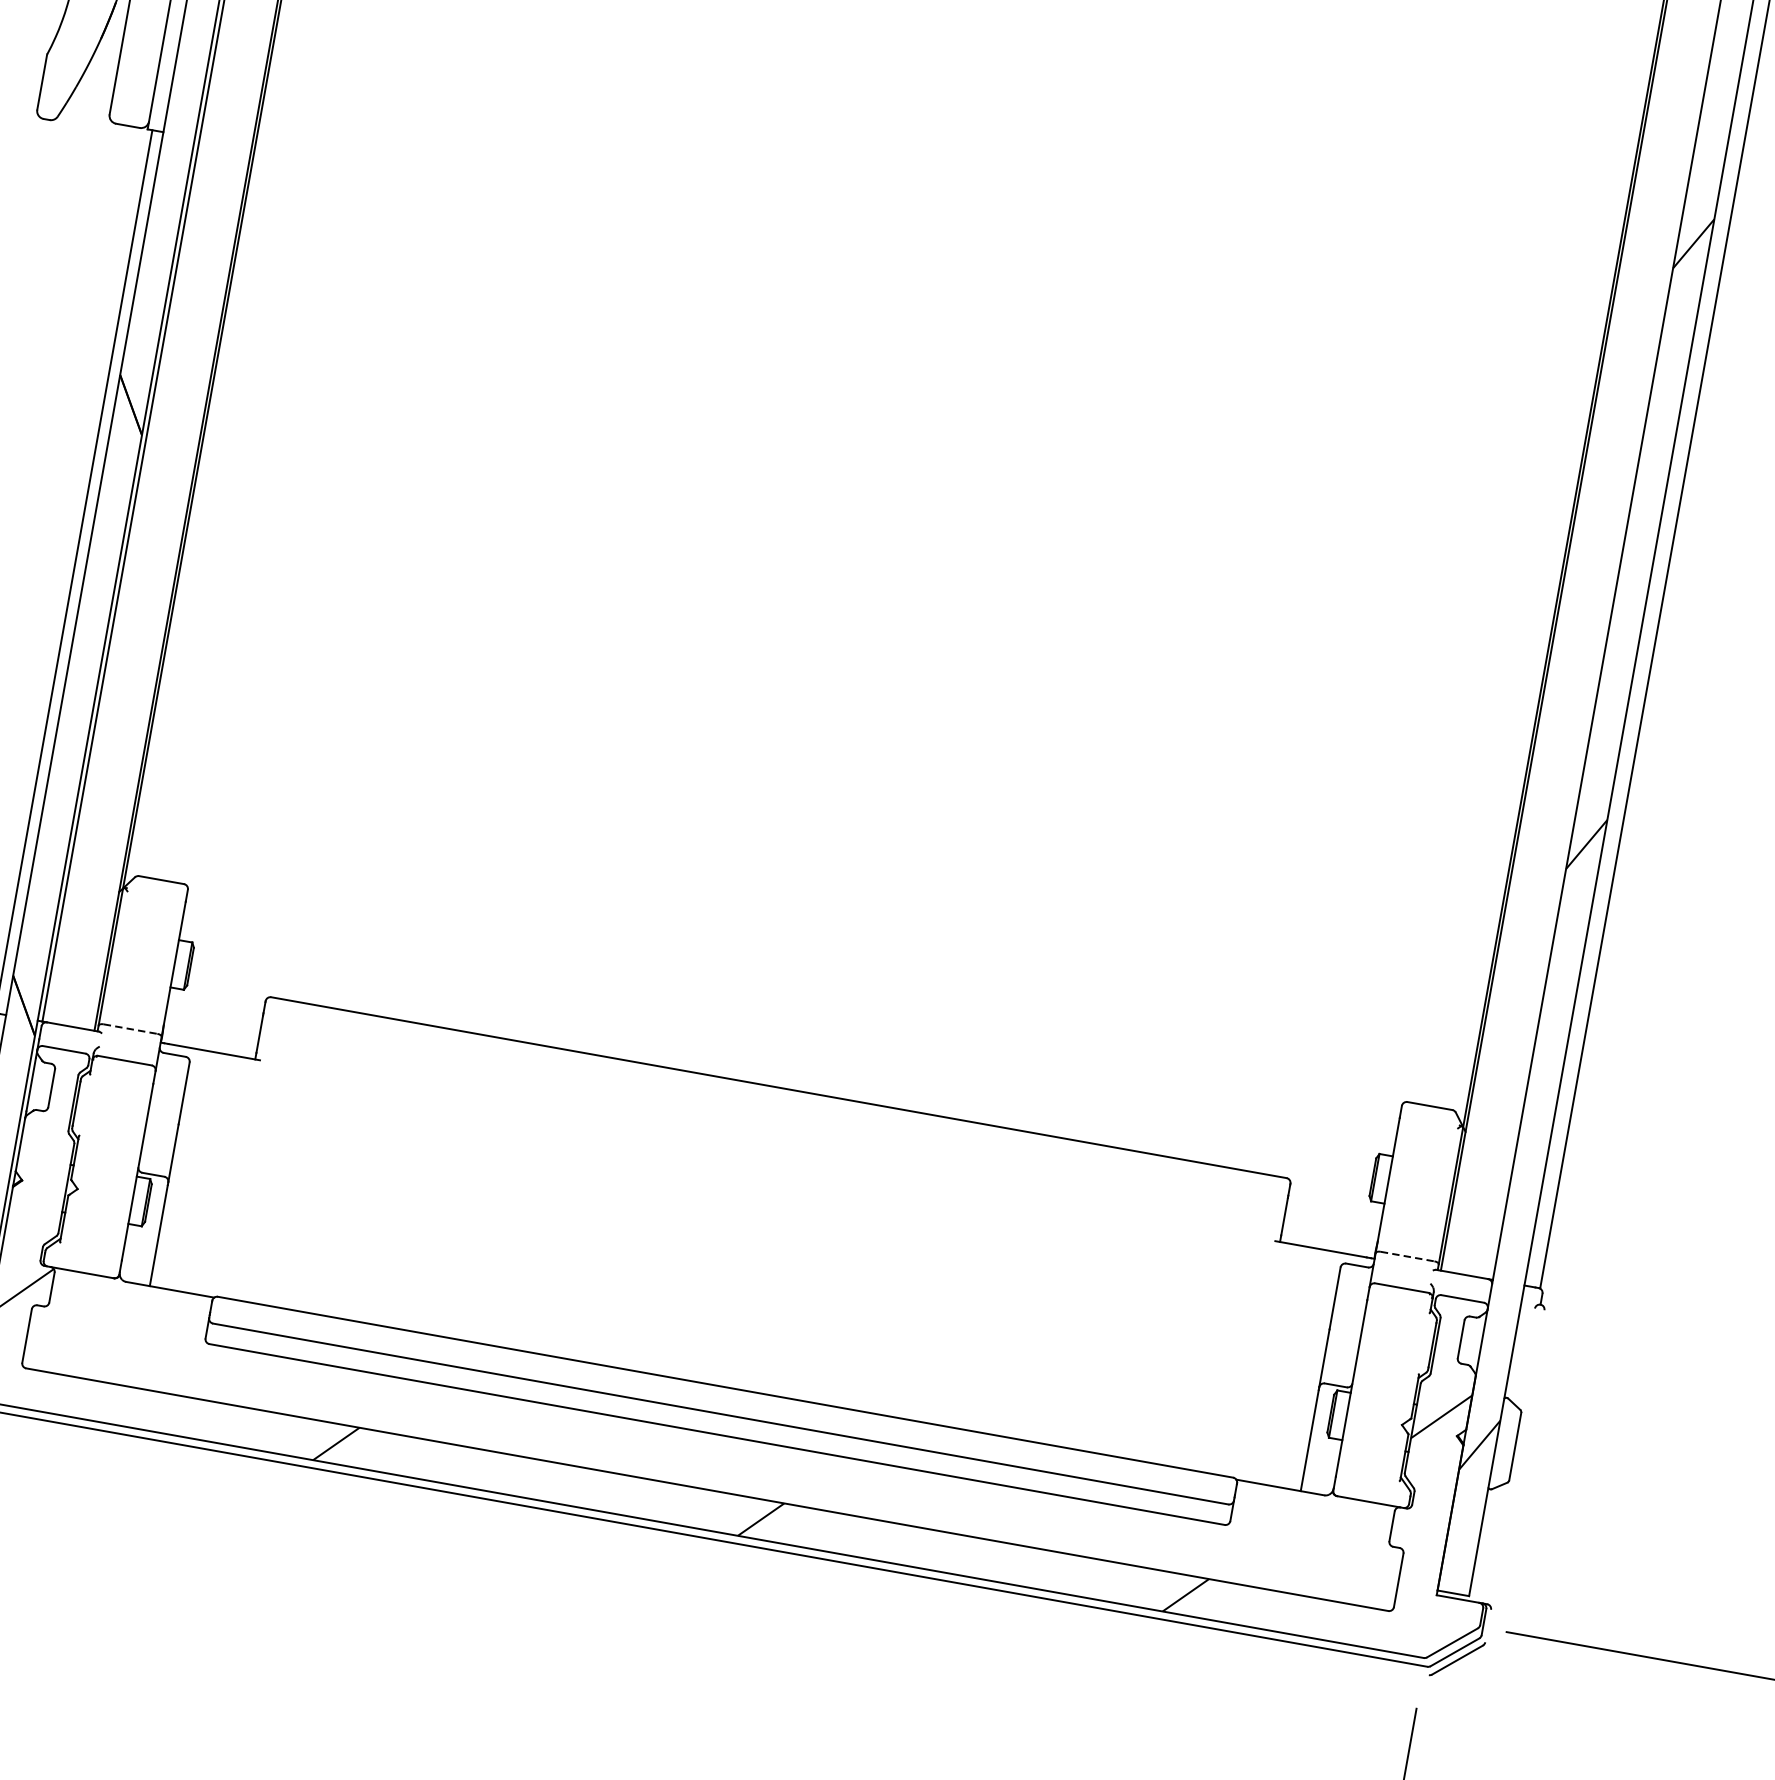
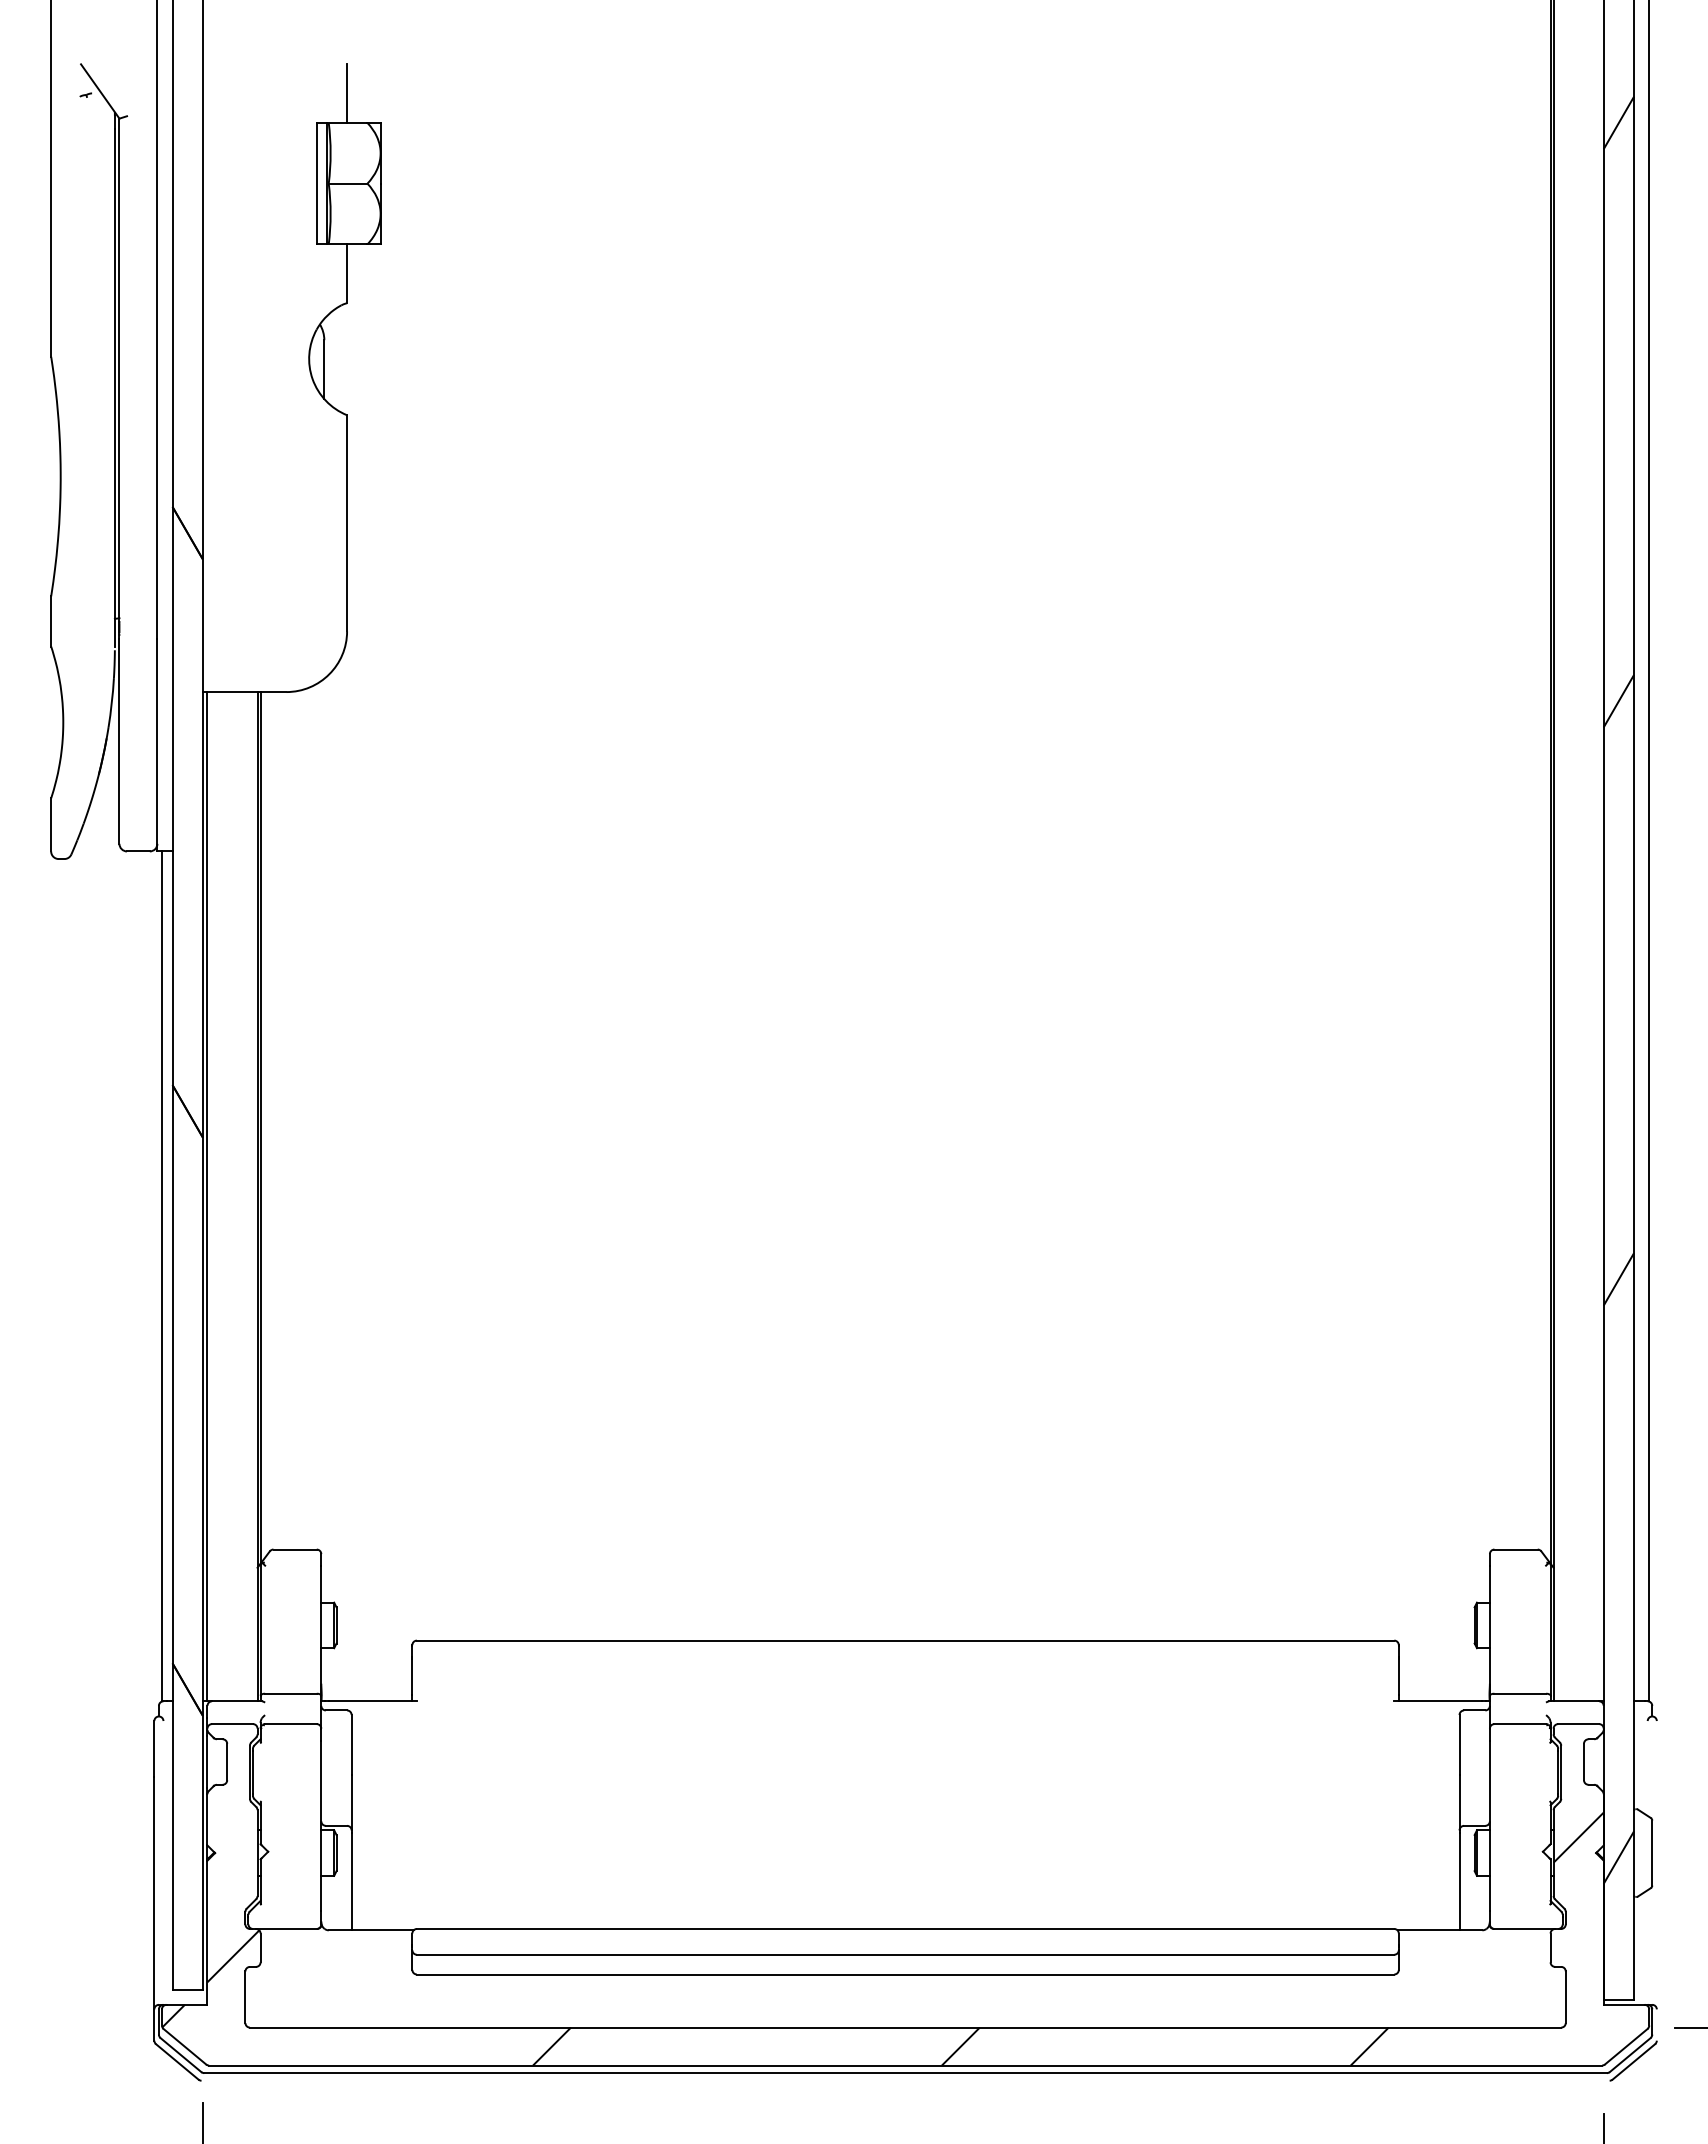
line: (130, 1028) -> (290, 1693), dashed -> solid
line: (1407, 1256) -> (1520, 1693), dashed -> solid

